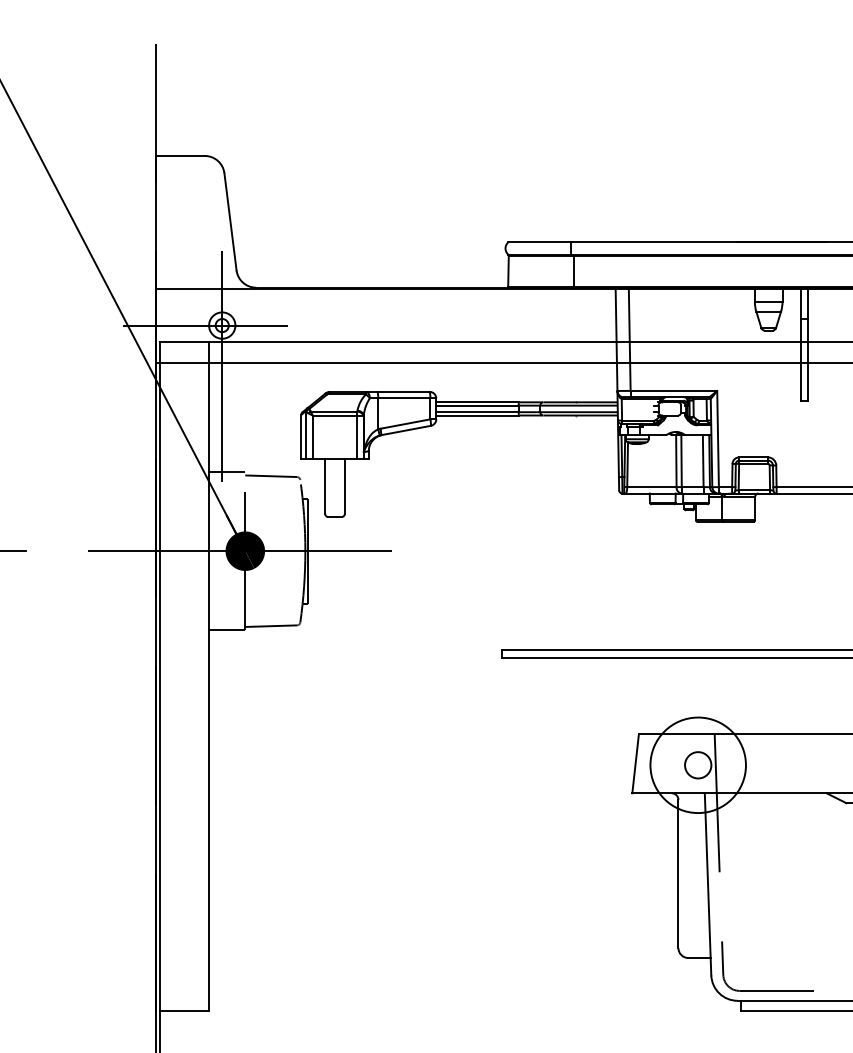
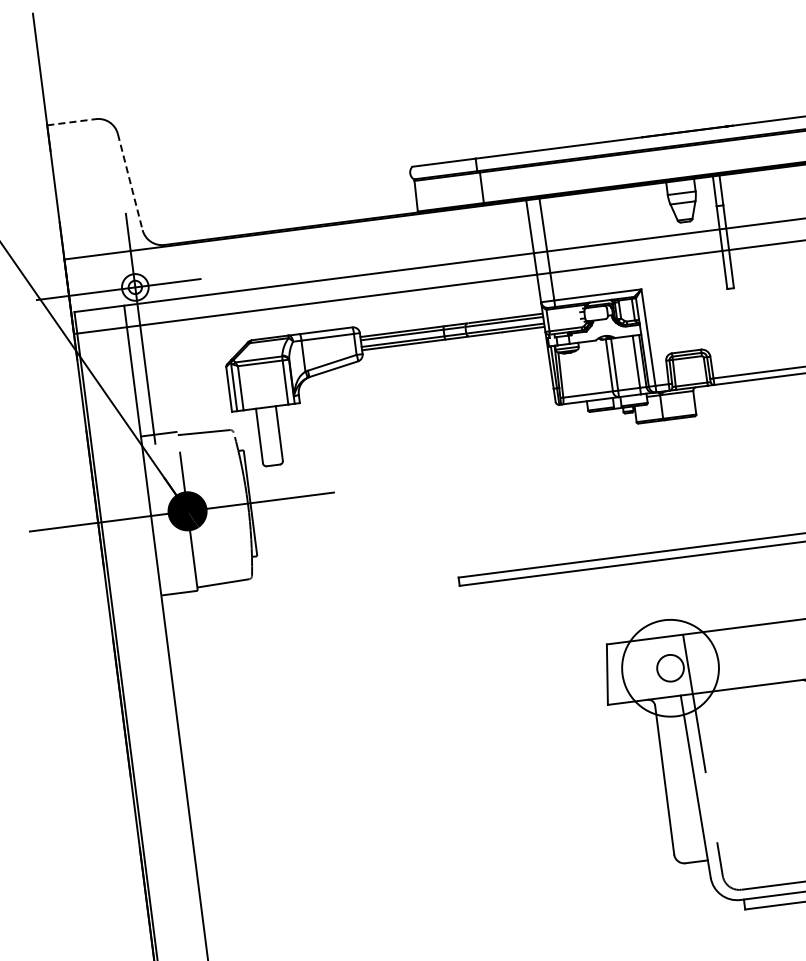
line: (181, 155) -> (72, 121), solid -> dashed
line: (230, 221) -> (130, 181), solid -> dashed

